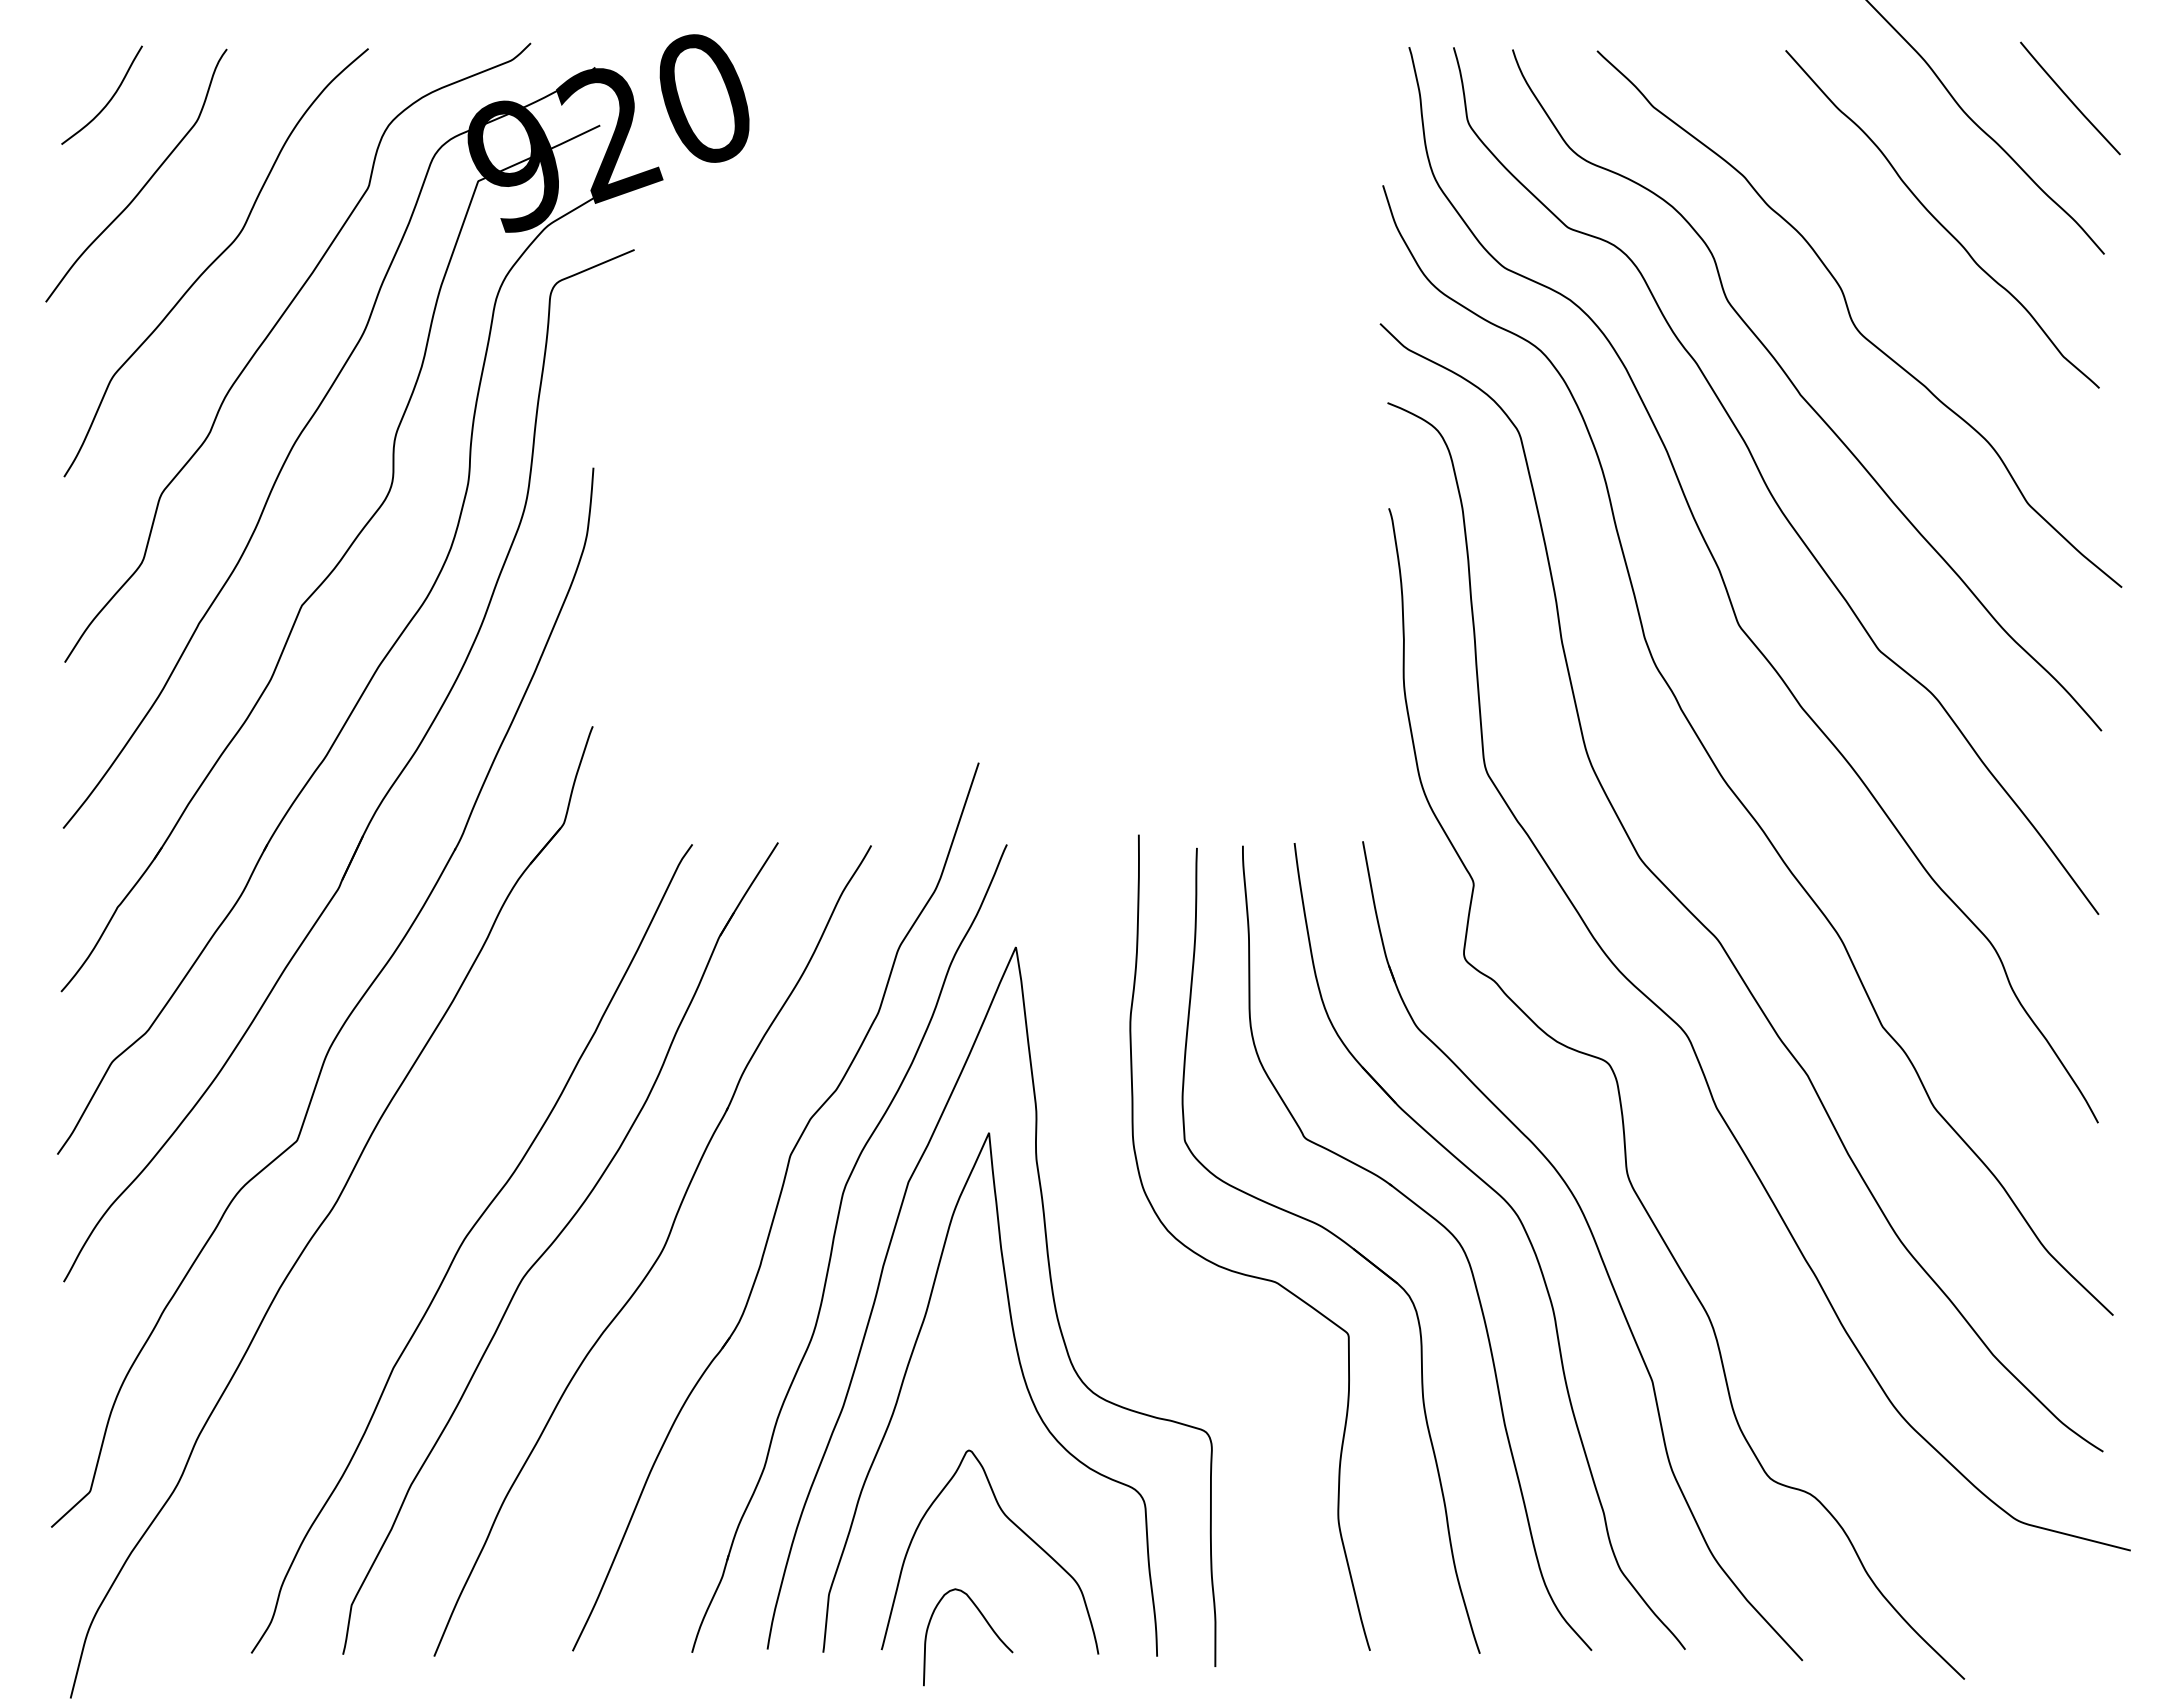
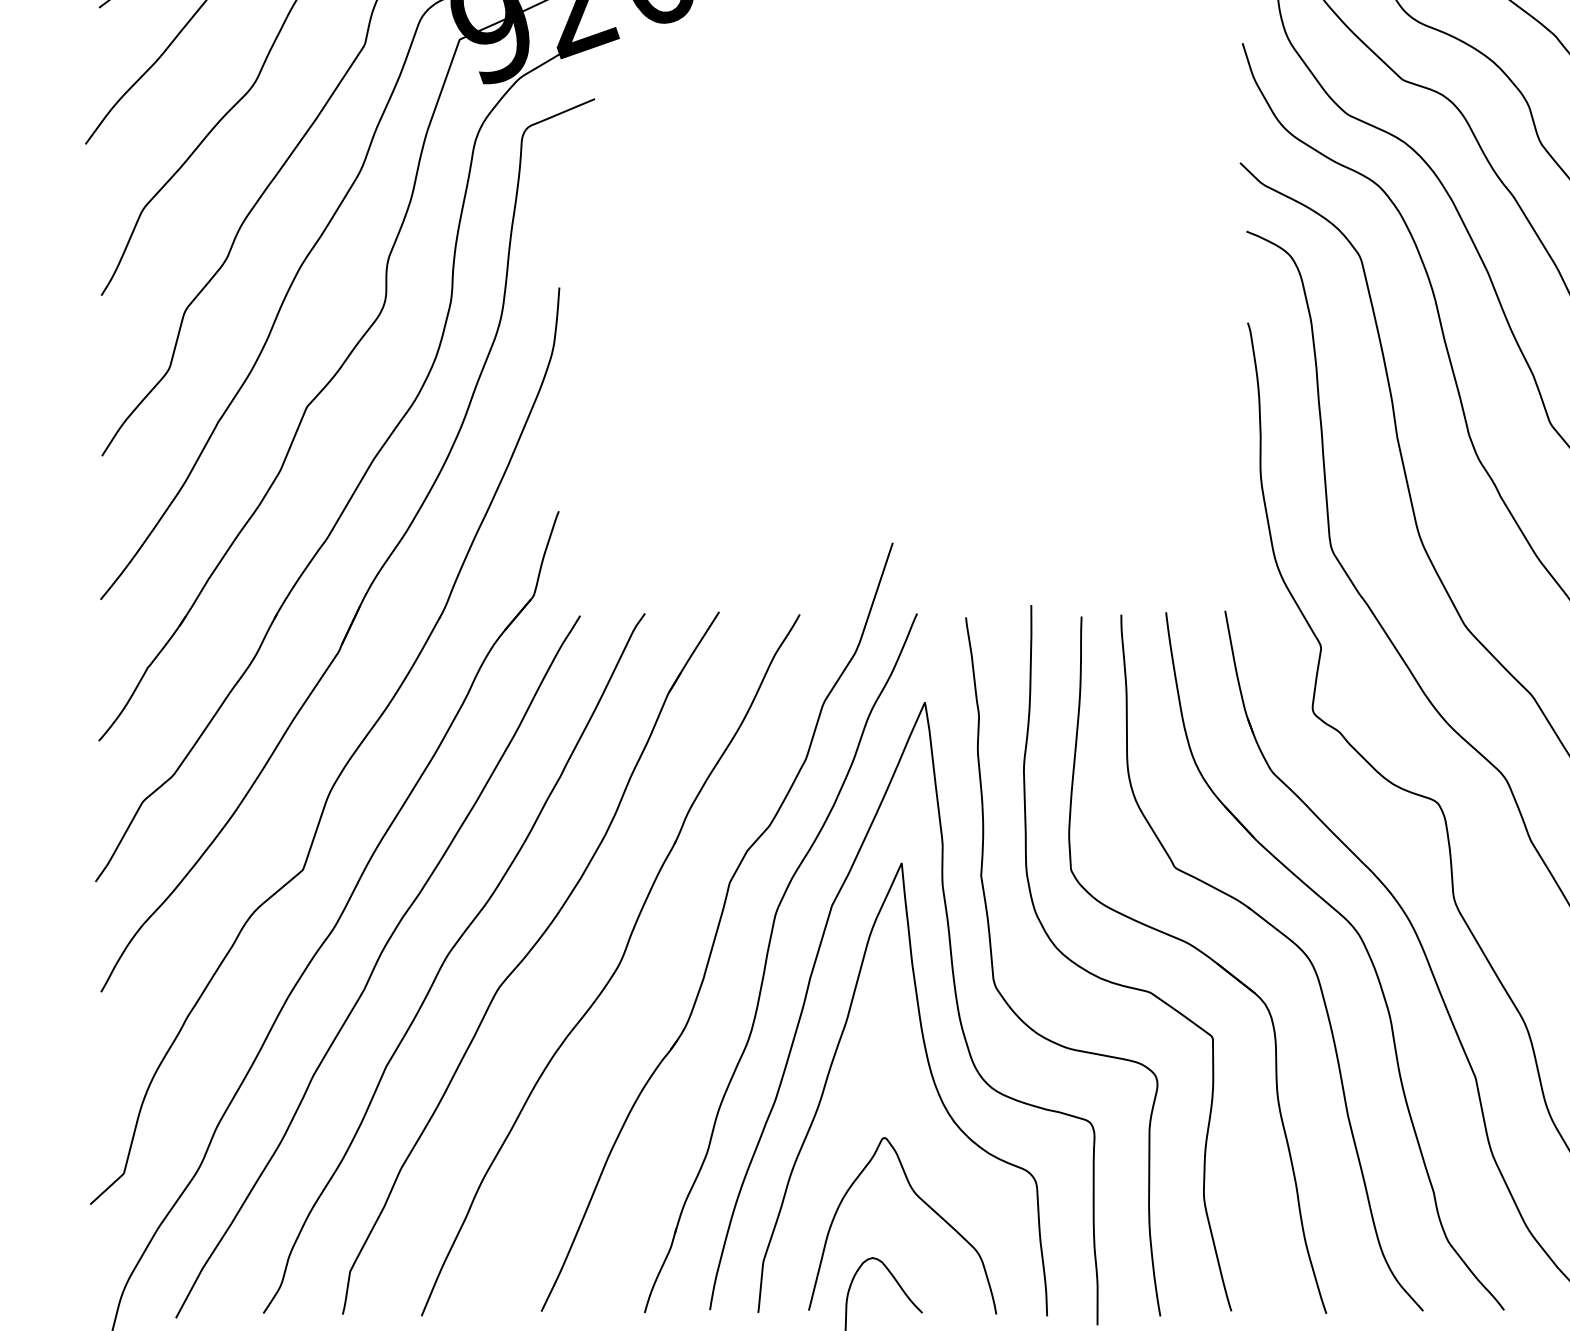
curve: (381, 1252) -> (375, 966), added
curve: (1116, 1300) -> (1011, 1008), added

